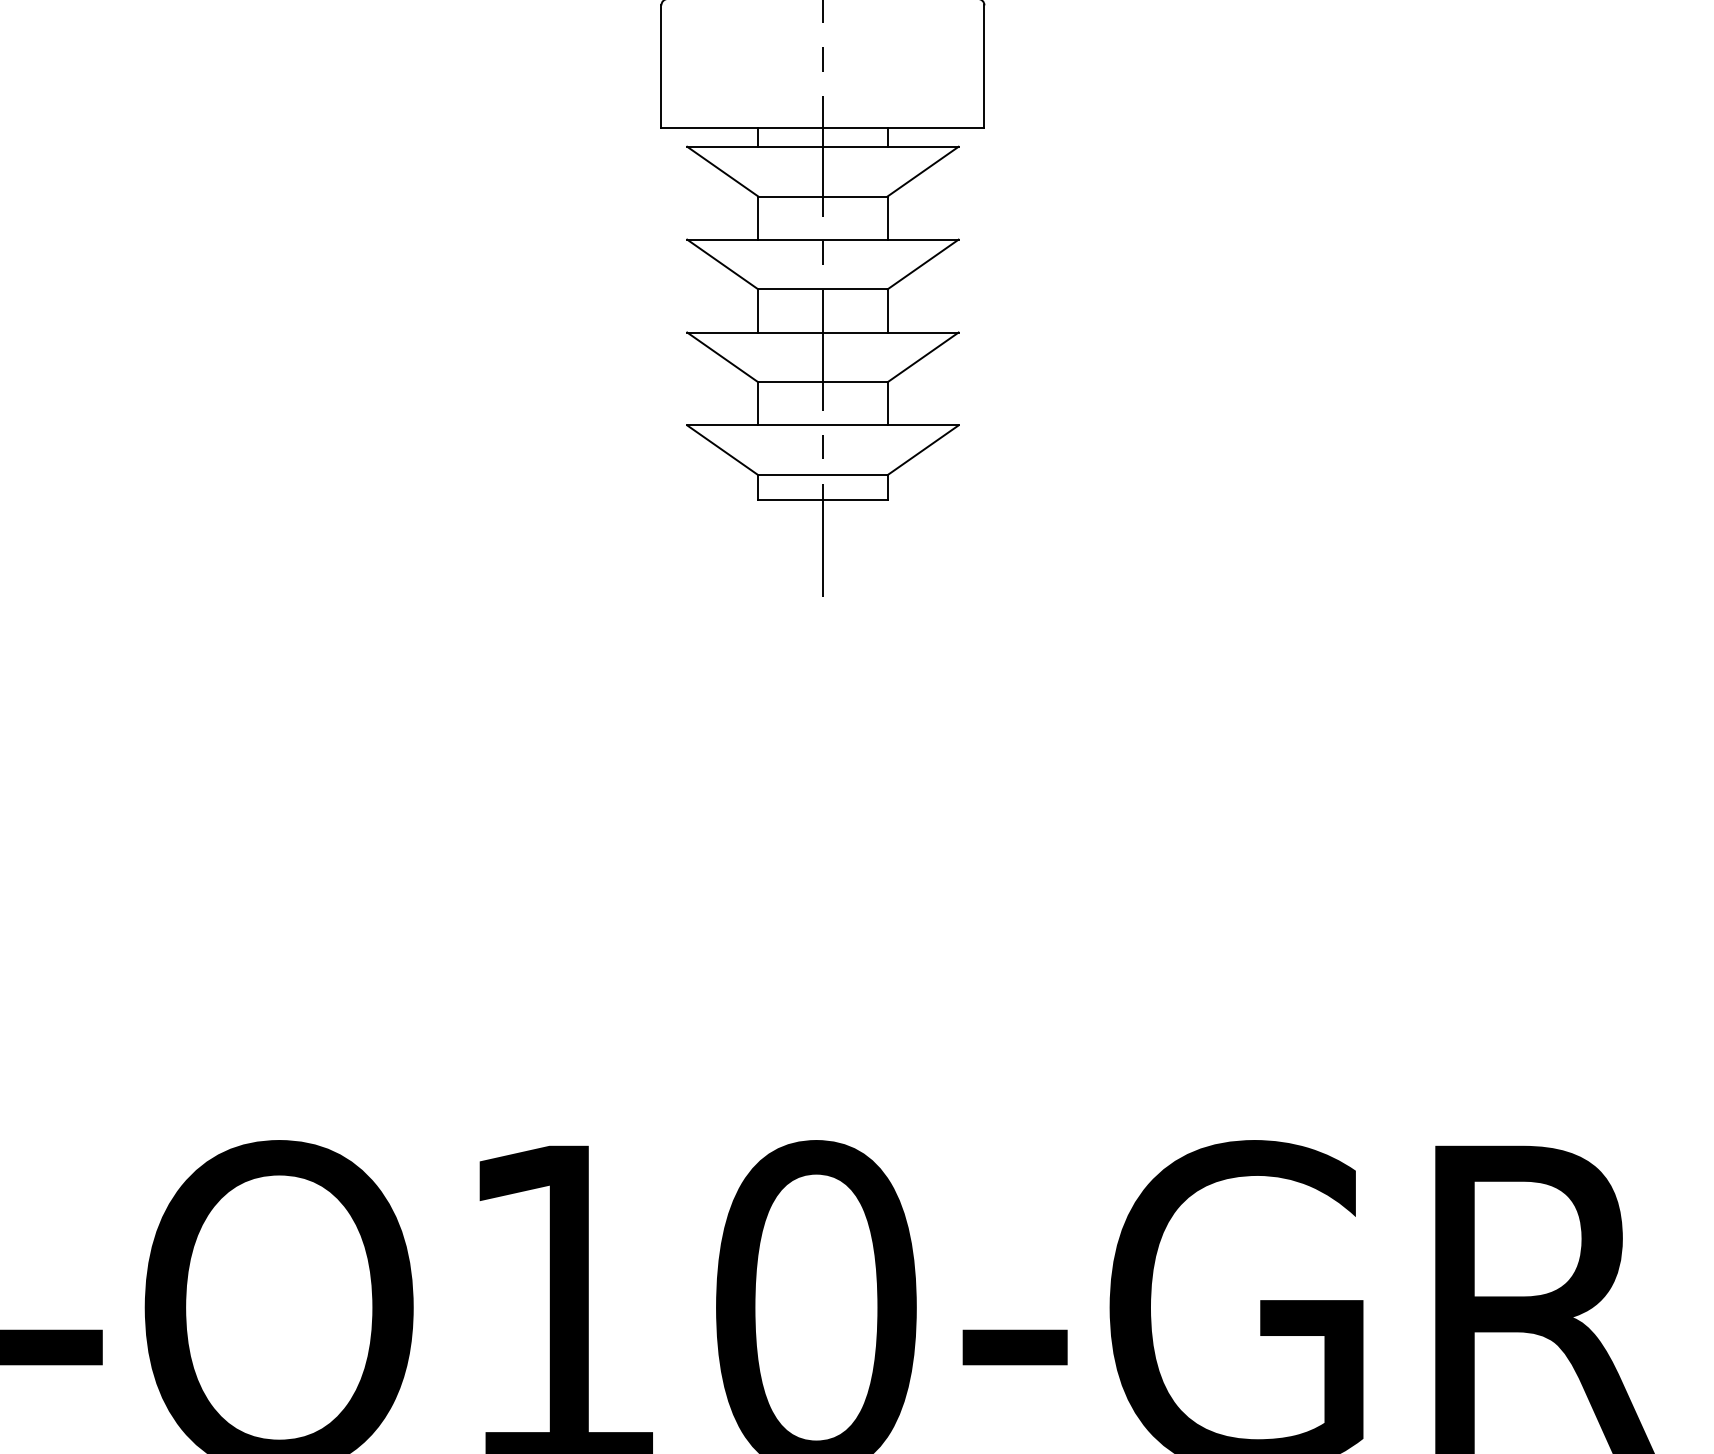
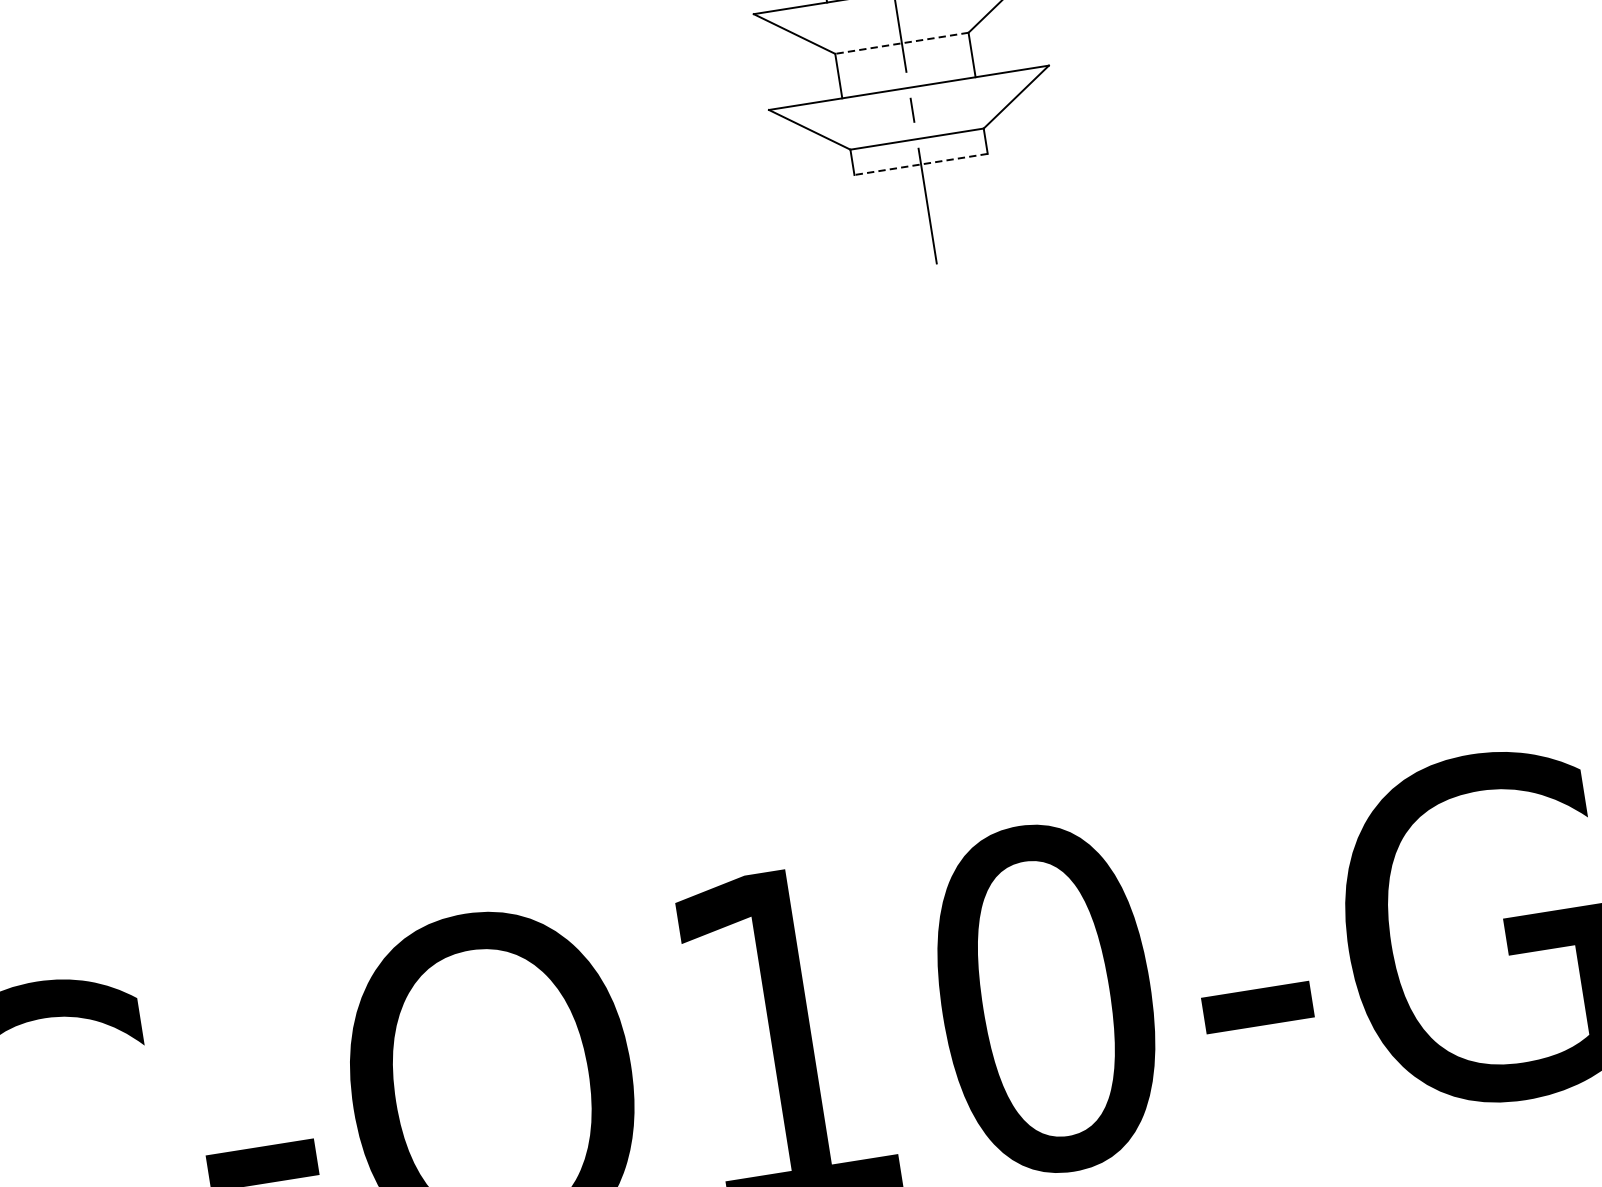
line: (822, 382) -> (901, 43), solid -> dashed
line: (822, 499) -> (920, 164), solid -> dashed

